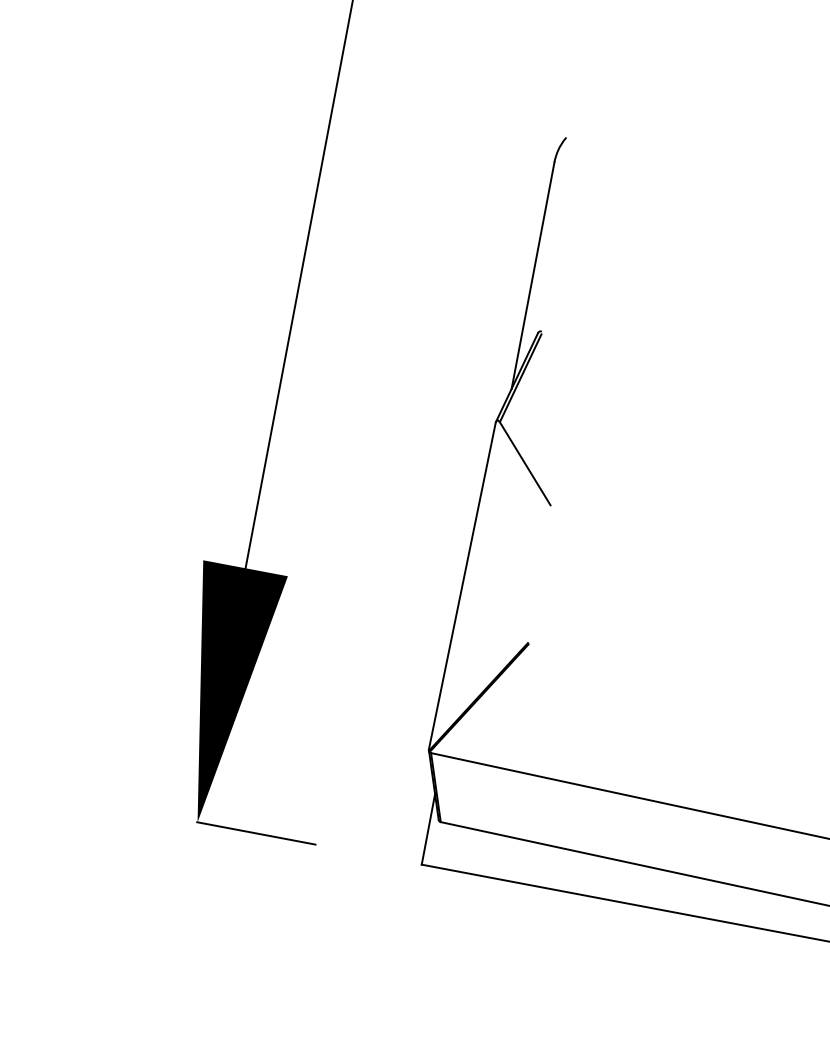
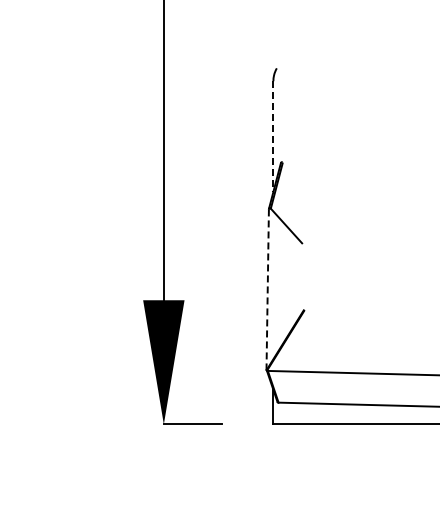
line: (532, 277) -> (273, 137), solid -> dashed
line: (461, 586) -> (267, 289), solid -> dashed

